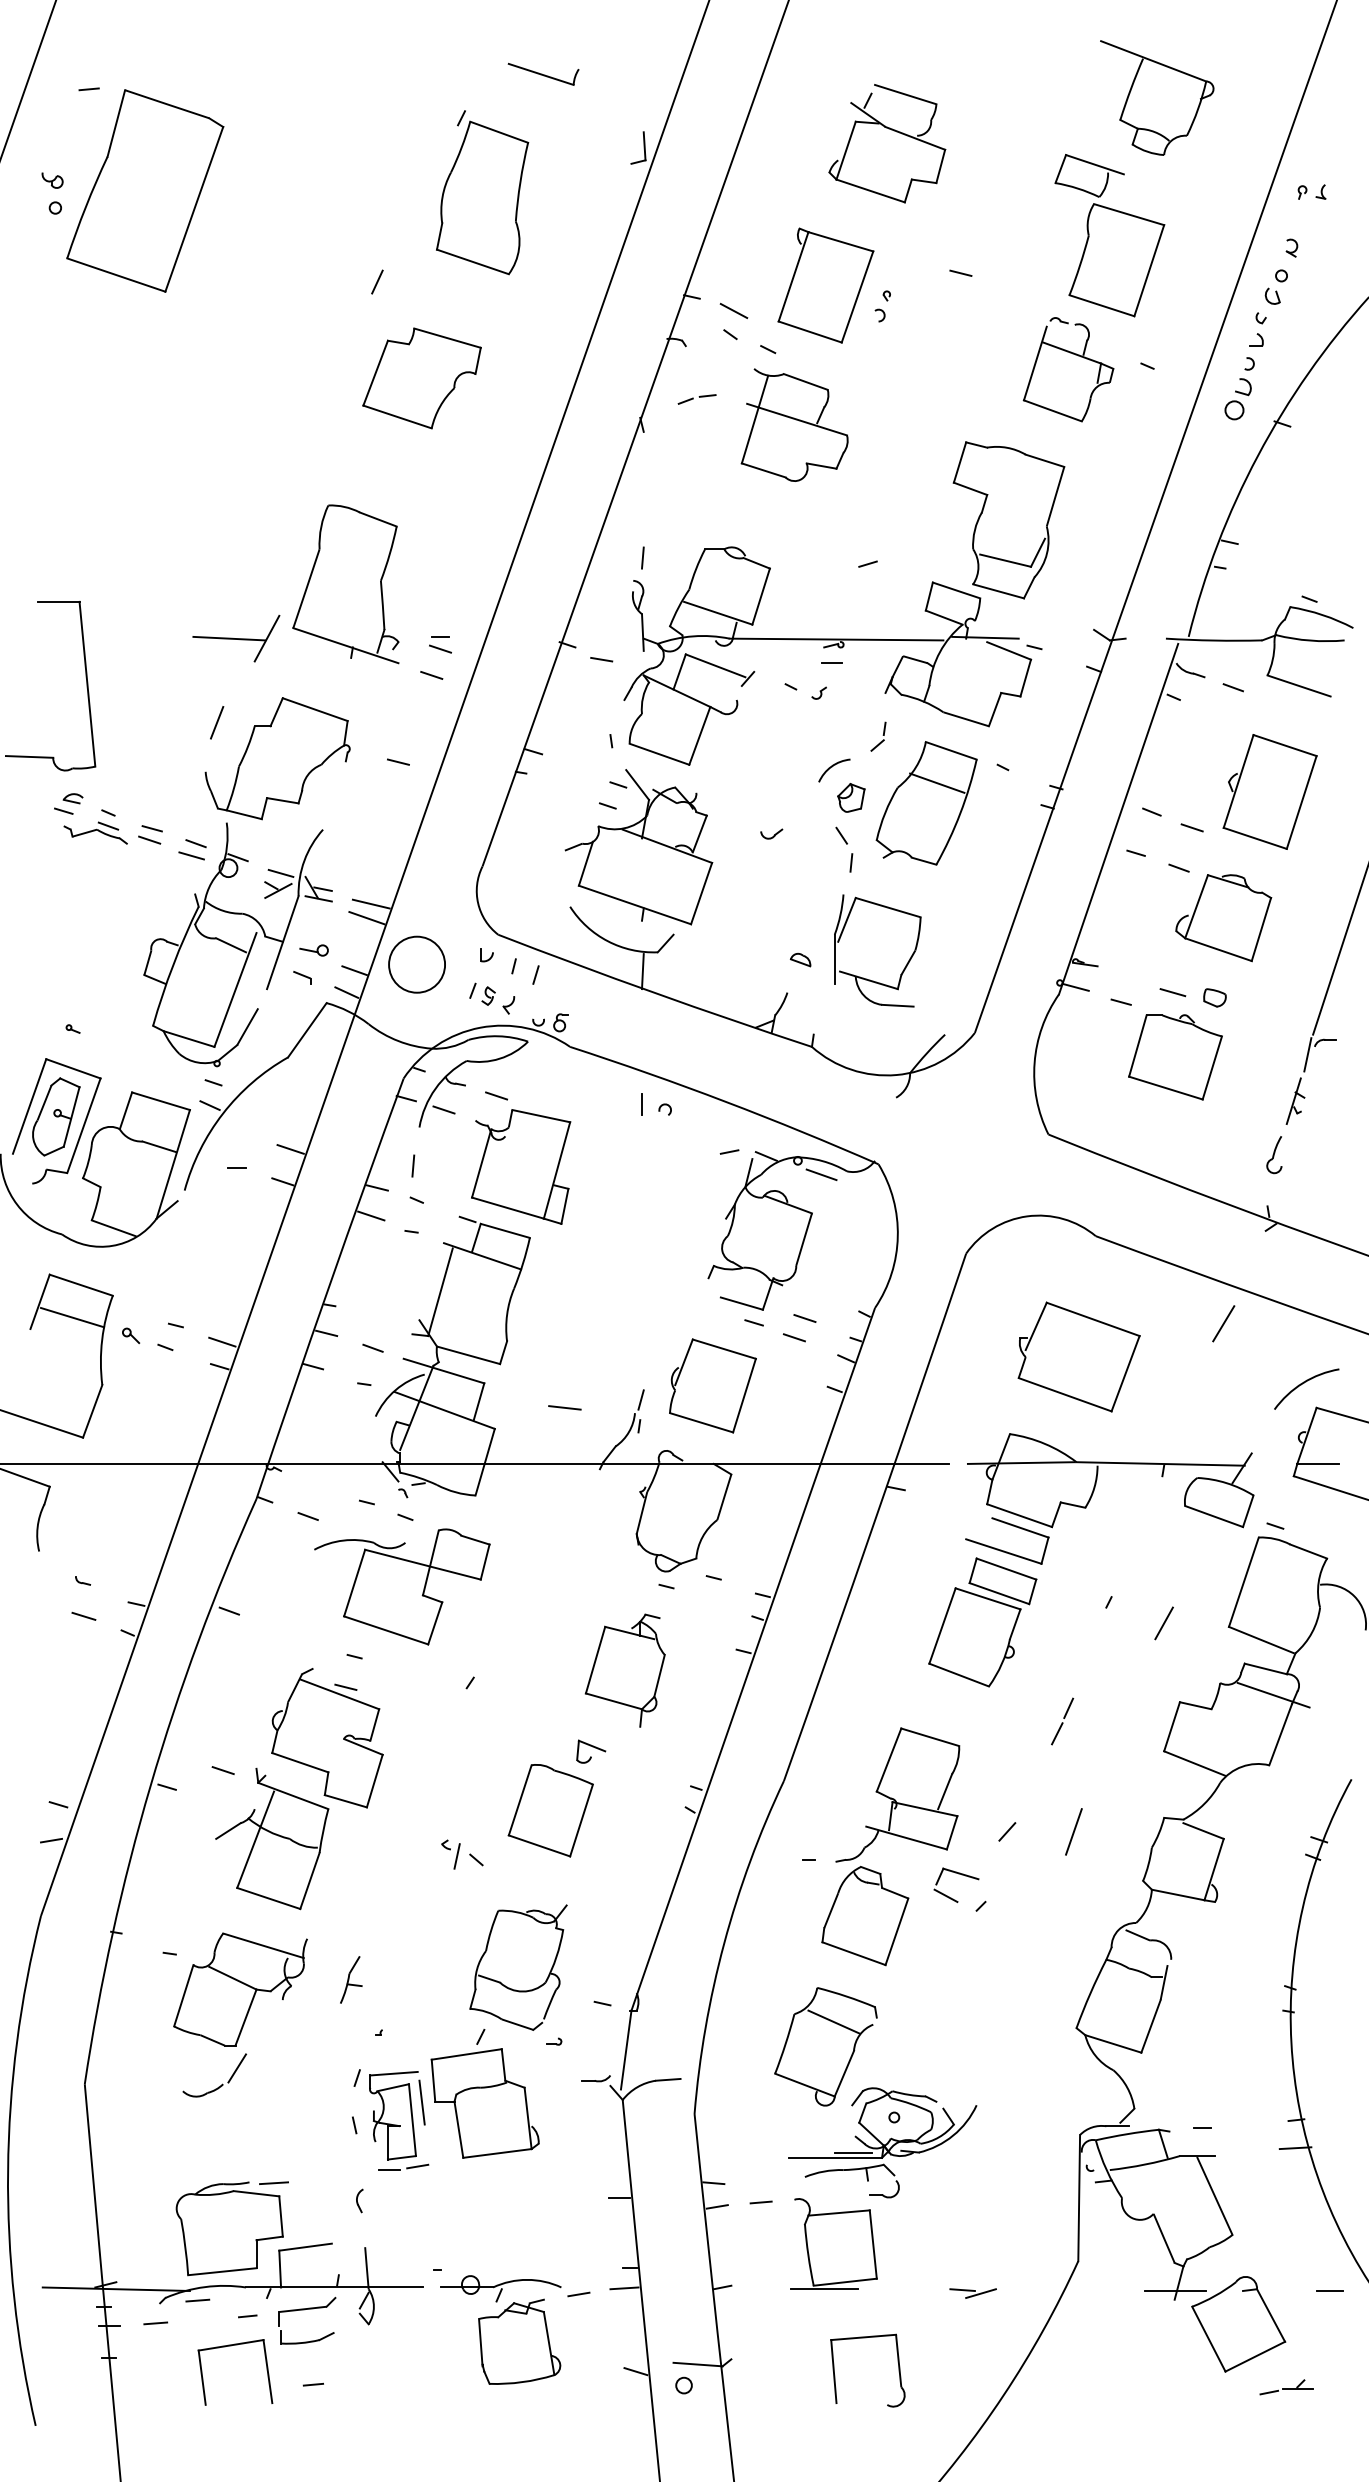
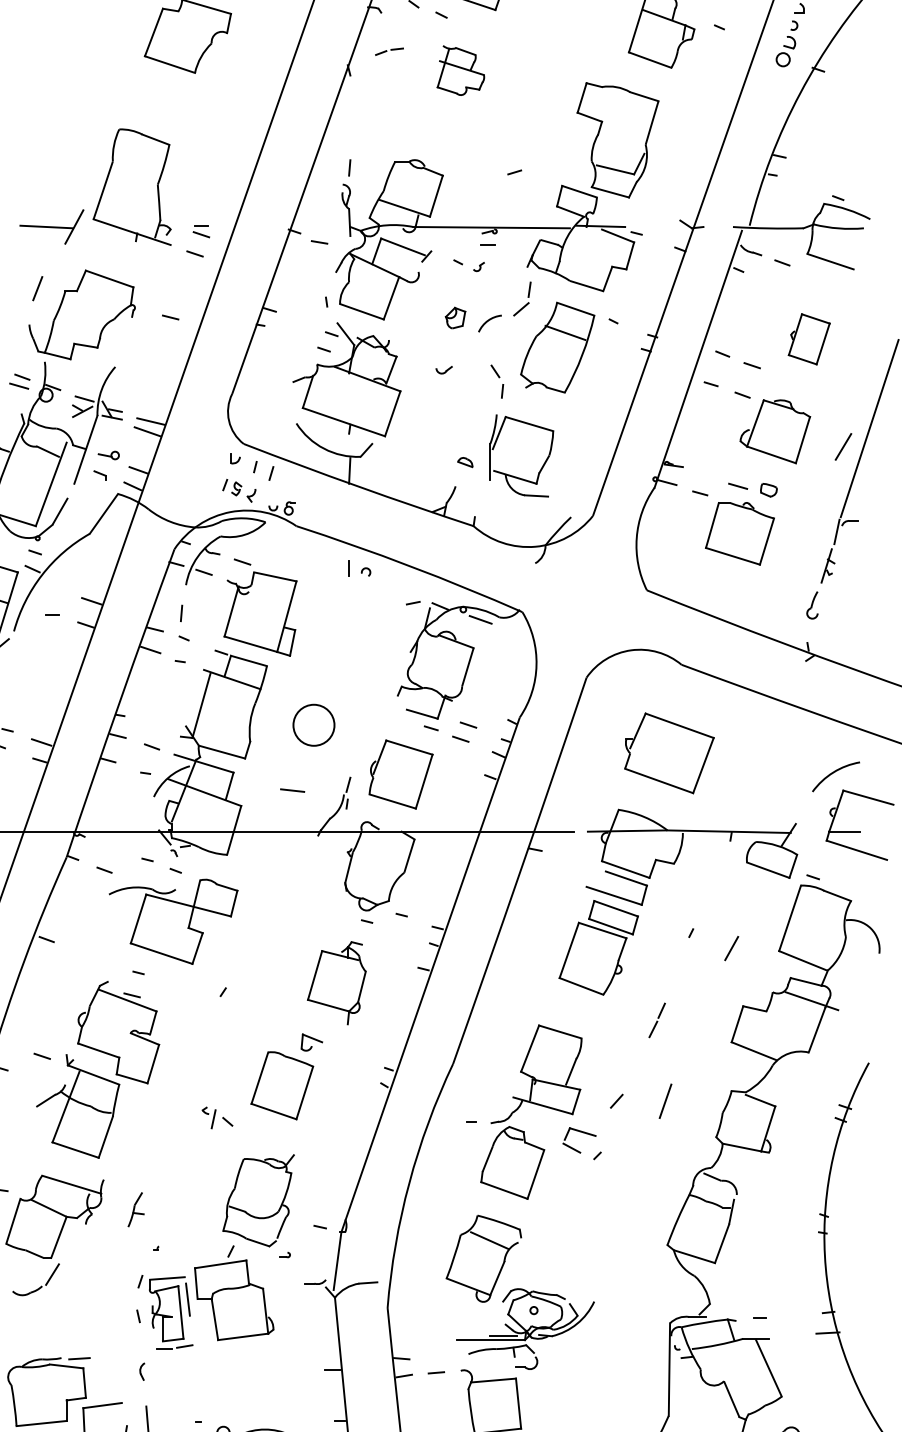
part: (794, 424) -> (460, 70), size x0.6
part: (878, 736) -> (522, 298), size x1.6
part: (1269, 791) -> (808, 339), size x0.6
part: (851, 797) -> (455, 317), moved
circle: (416, 964) -> (313, 725), moved
line: (1223, 1323) -> (843, 446), moved

